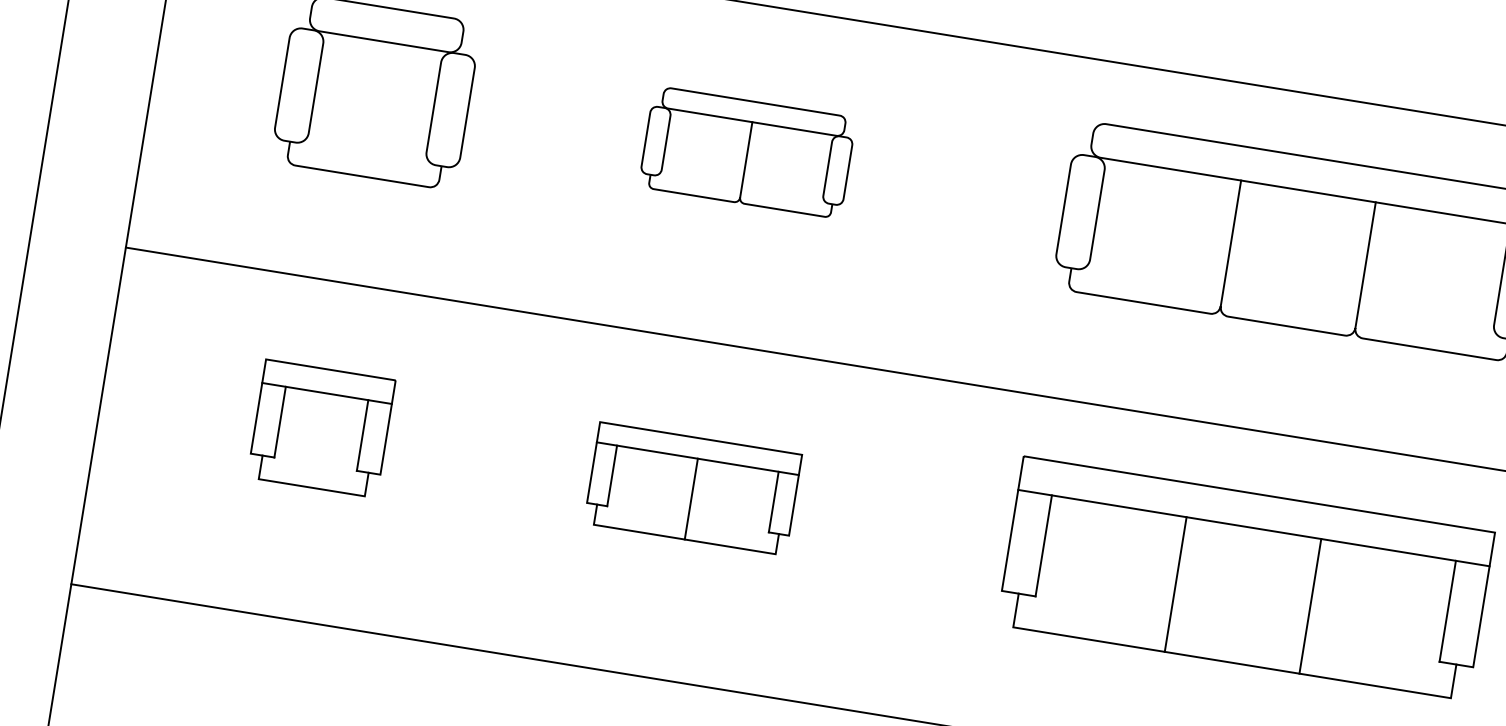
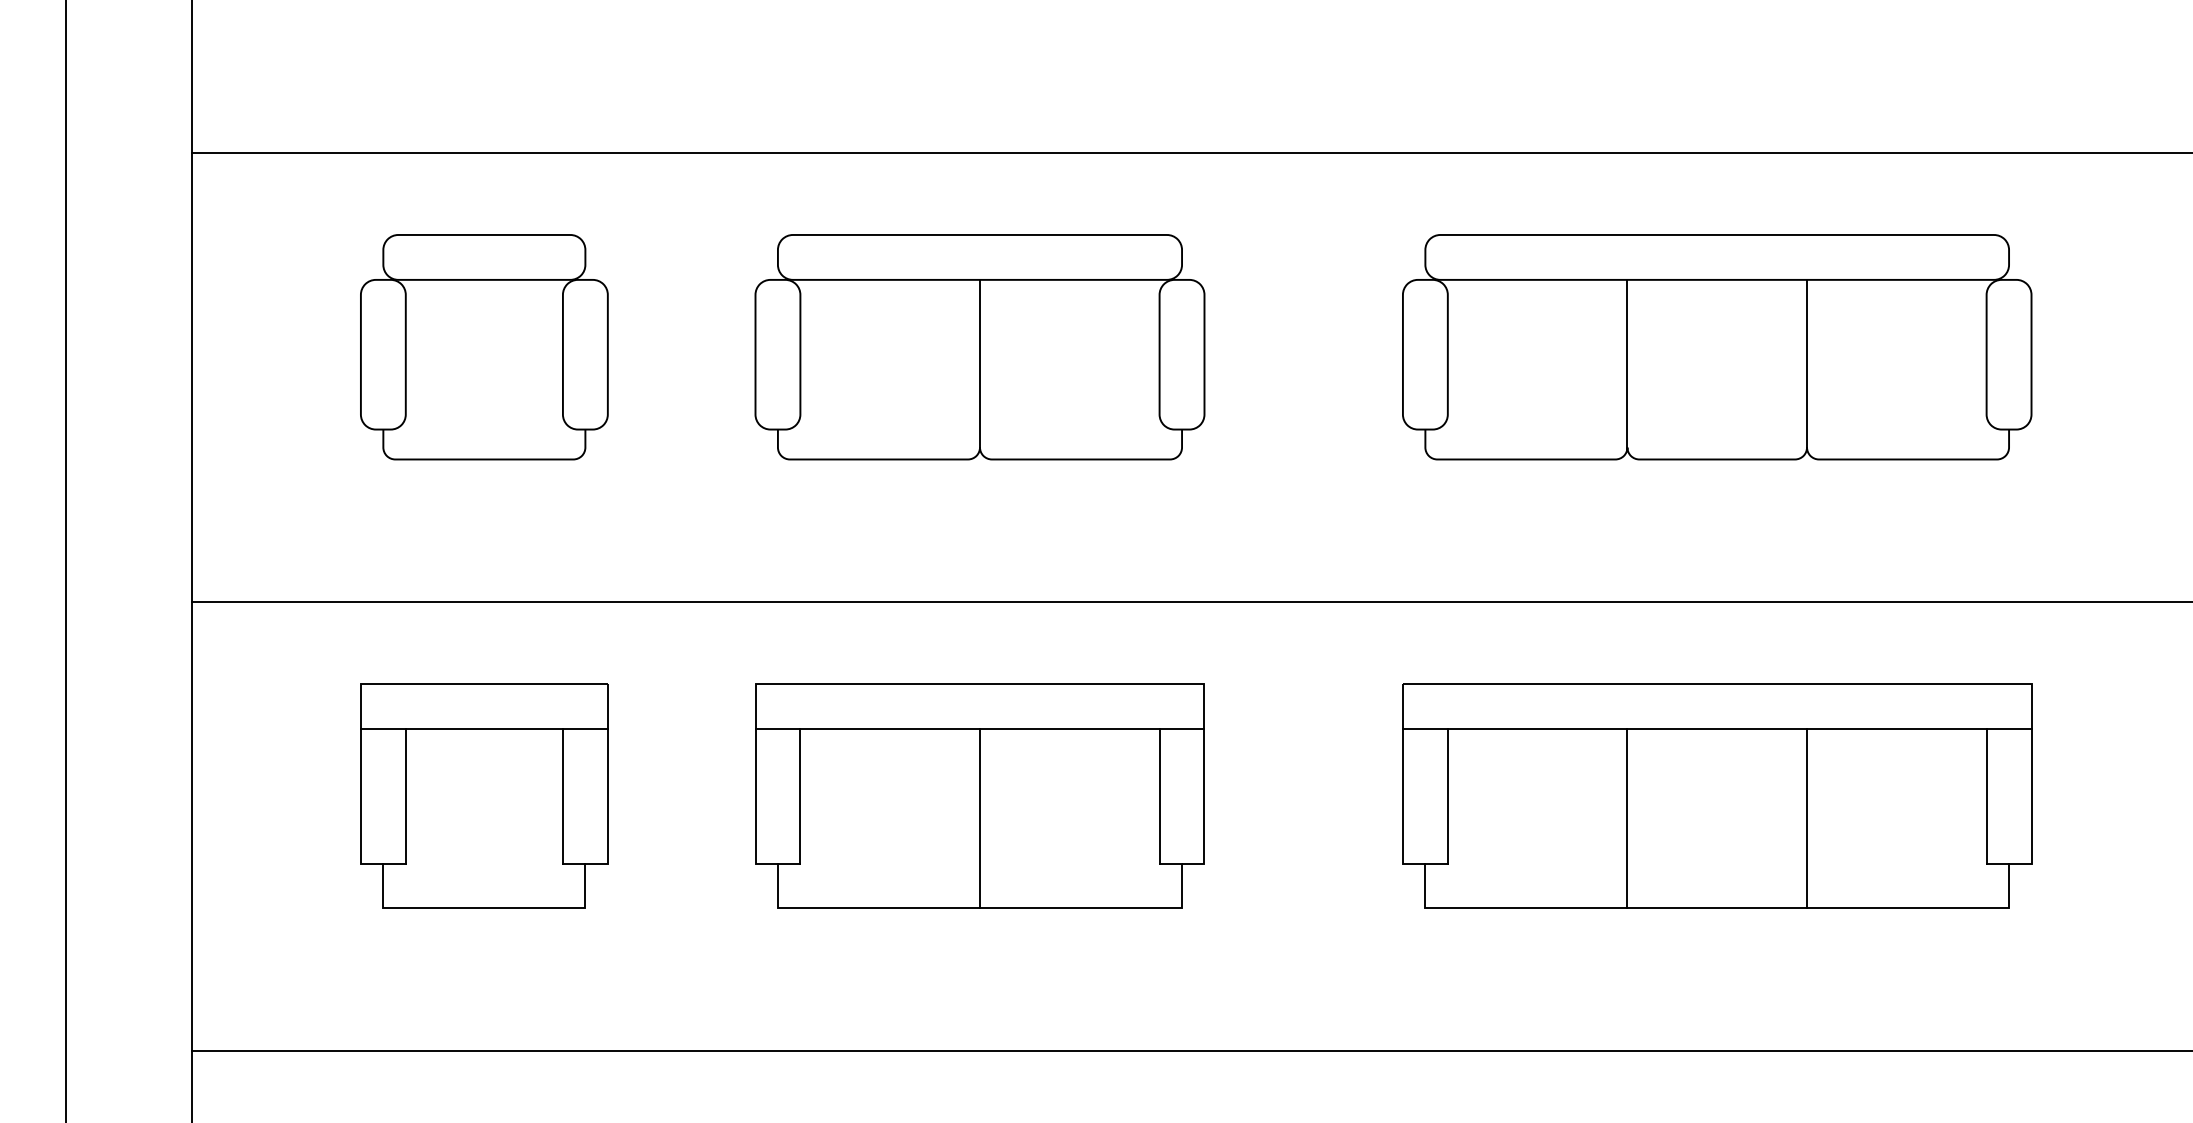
part: (747, 152) -> (979, 347), size x1.67
part: (321, 428) -> (484, 795), size x1.43
part: (692, 488) -> (979, 795), size x1.67

